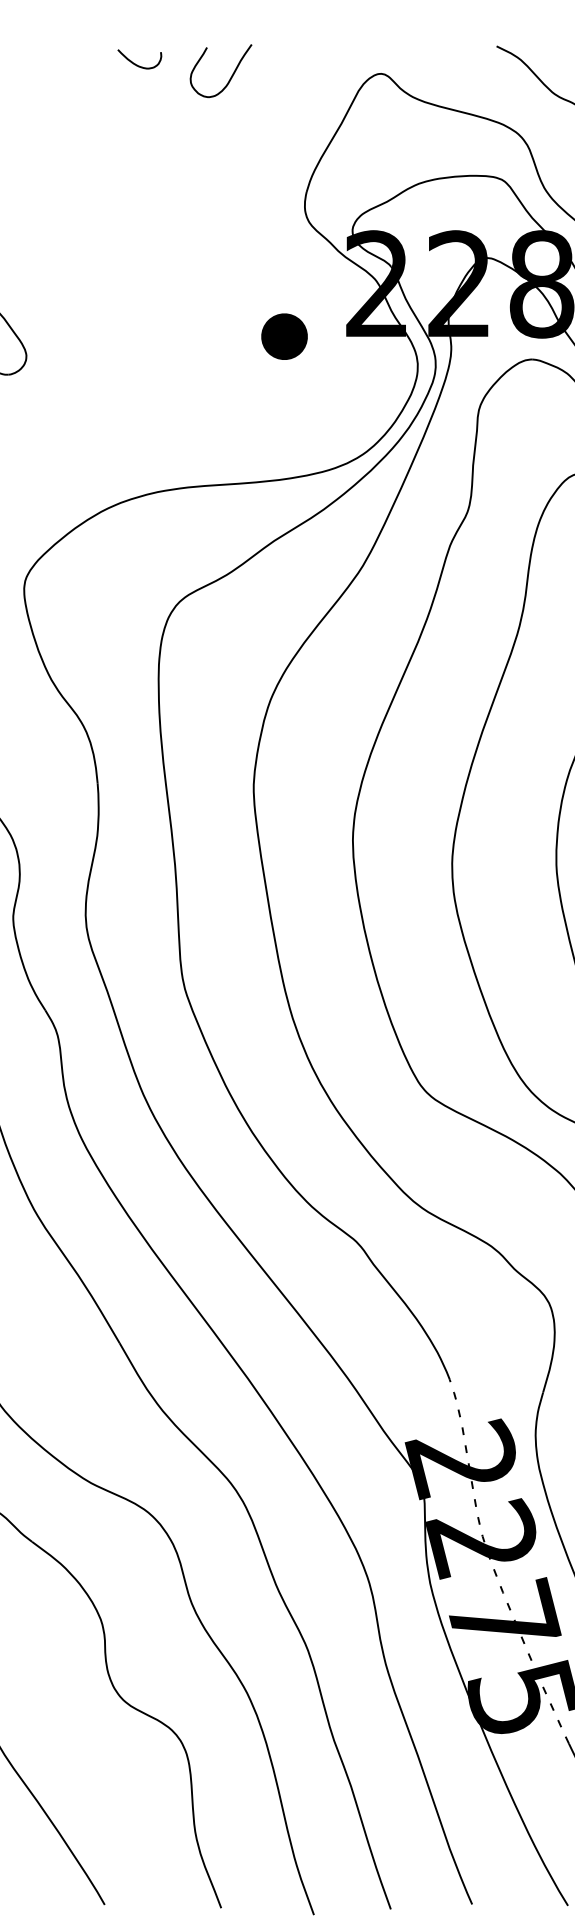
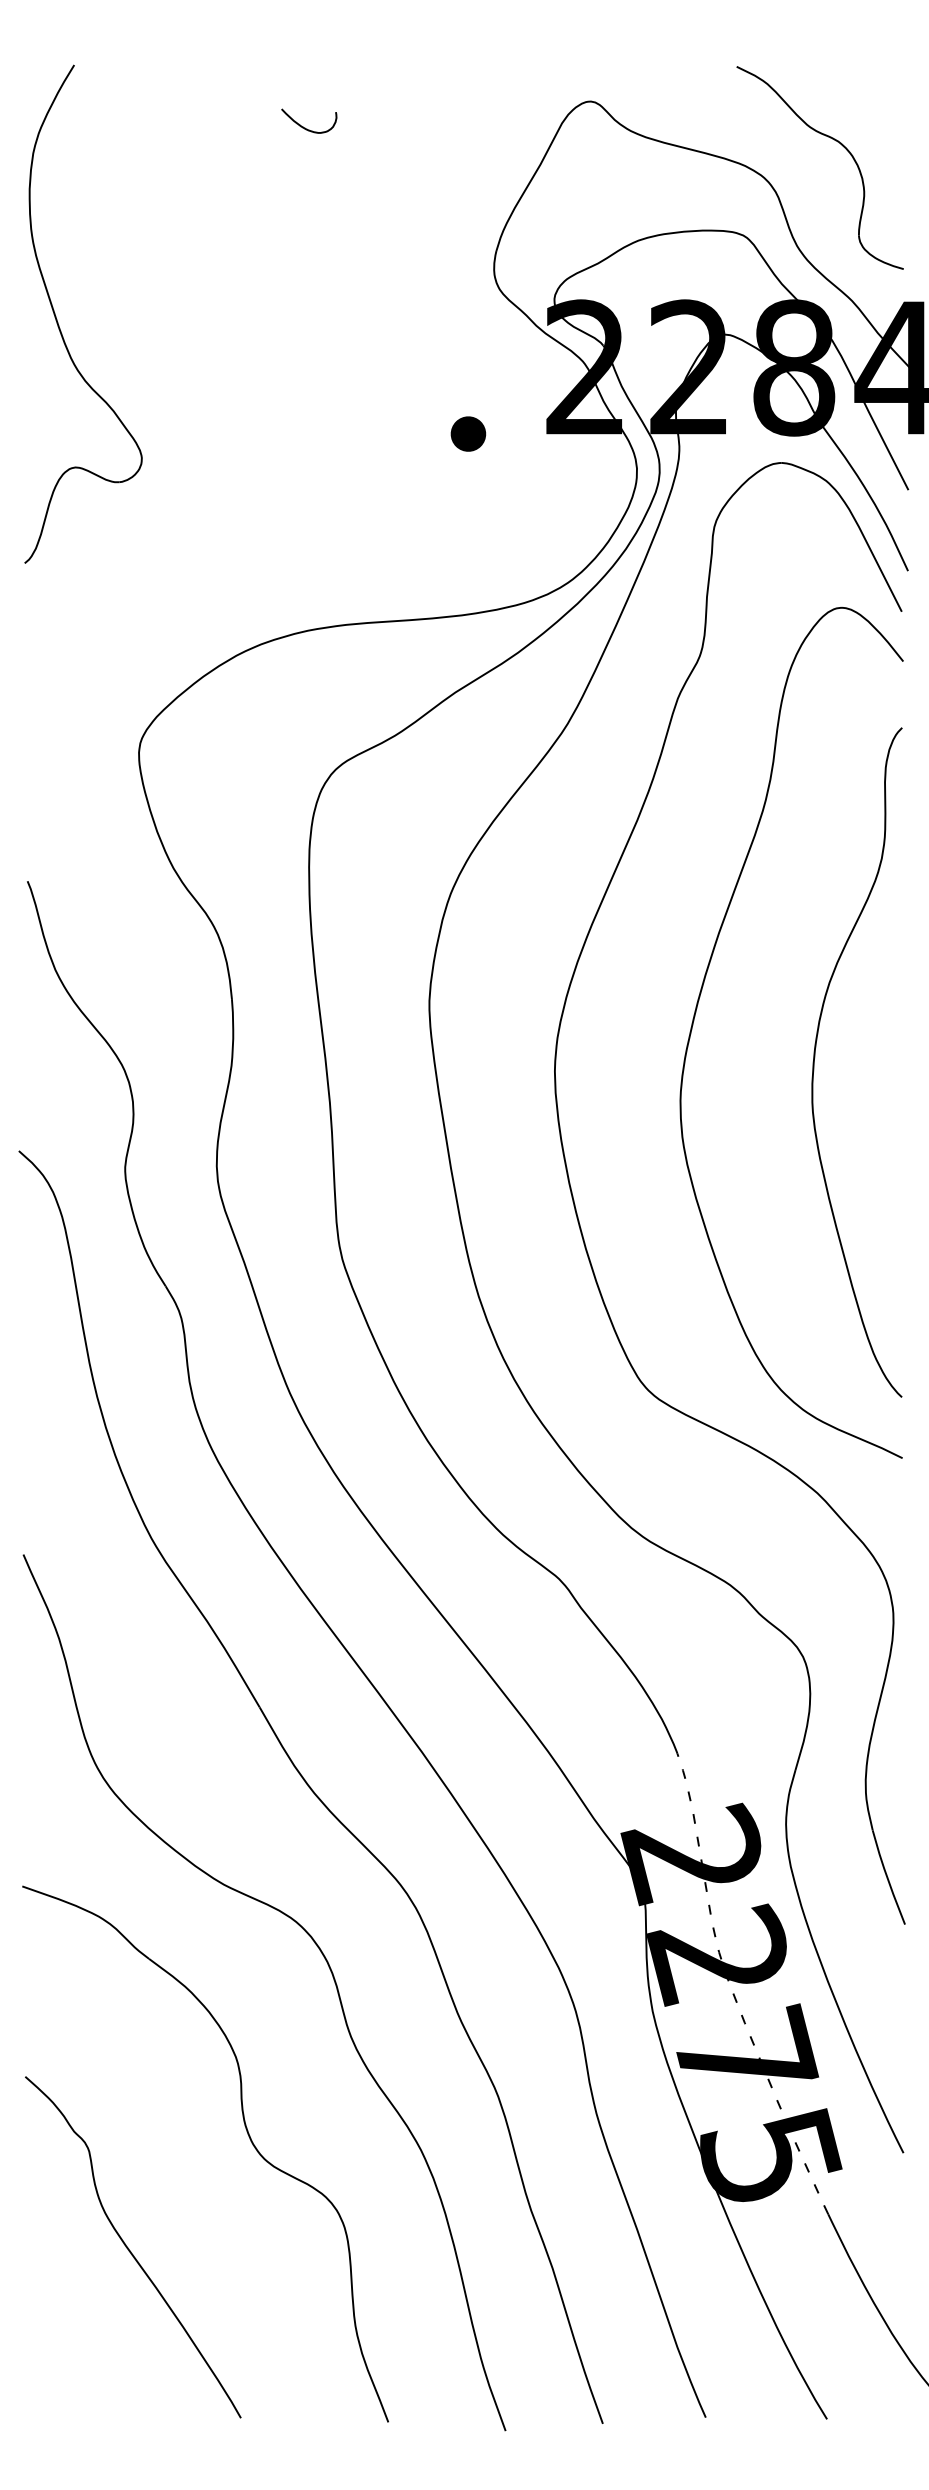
curve: (136, 64) -> (305, 127), moved
curve: (231, 75) -> (401, 103), removed
part: (284, 336) -> (468, 433), size x0.6

